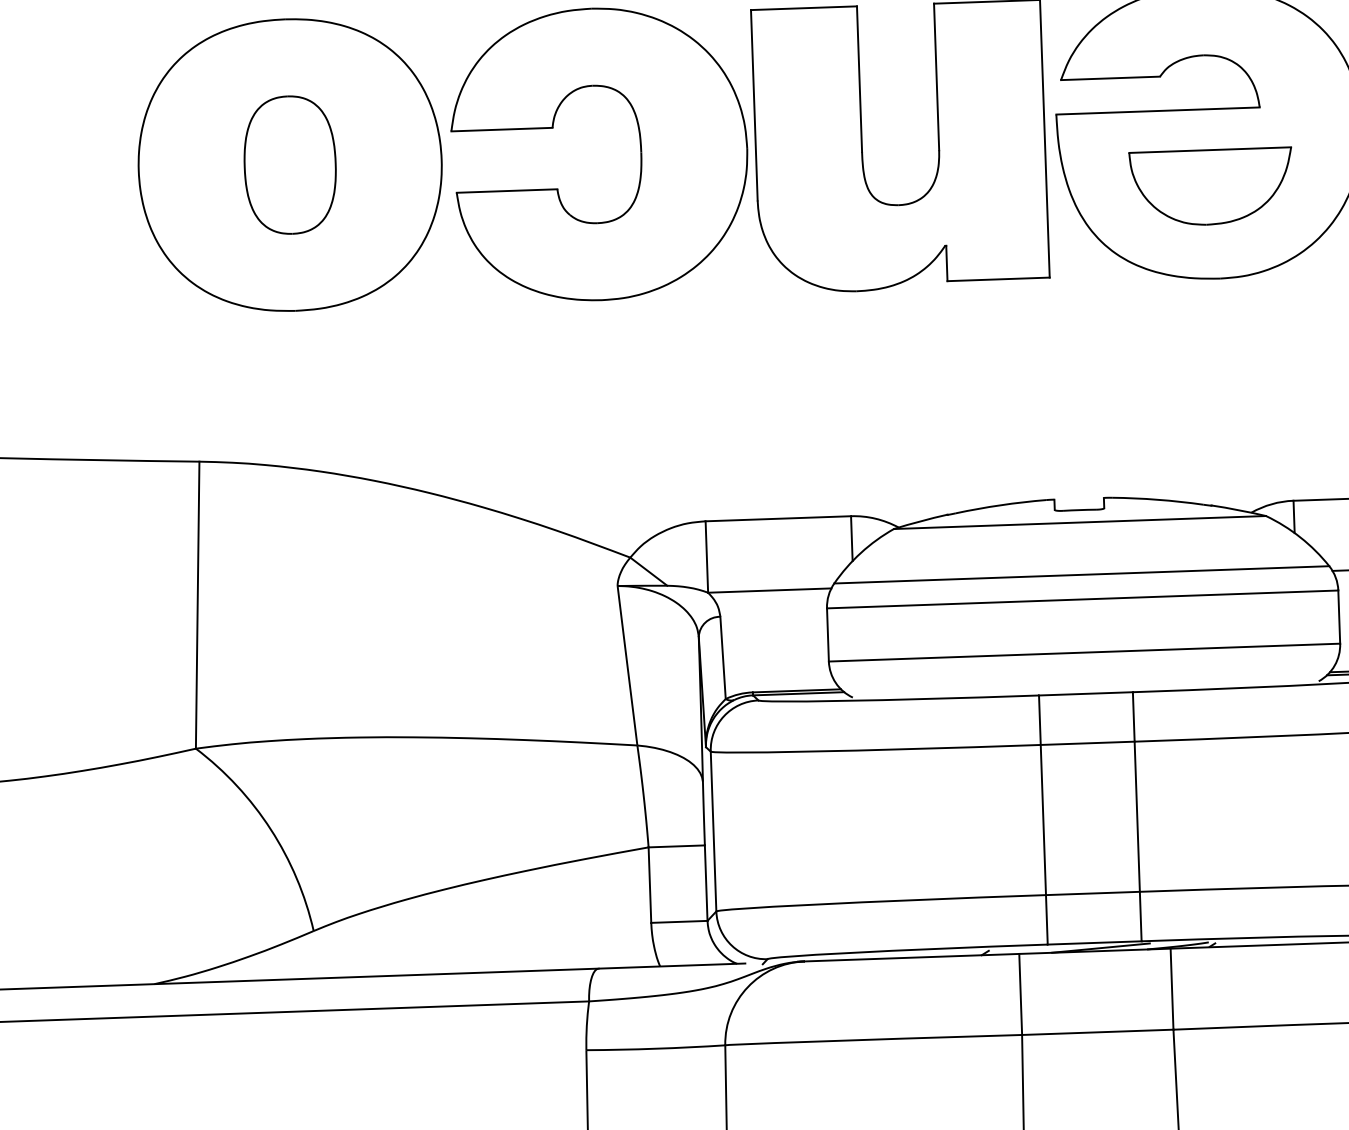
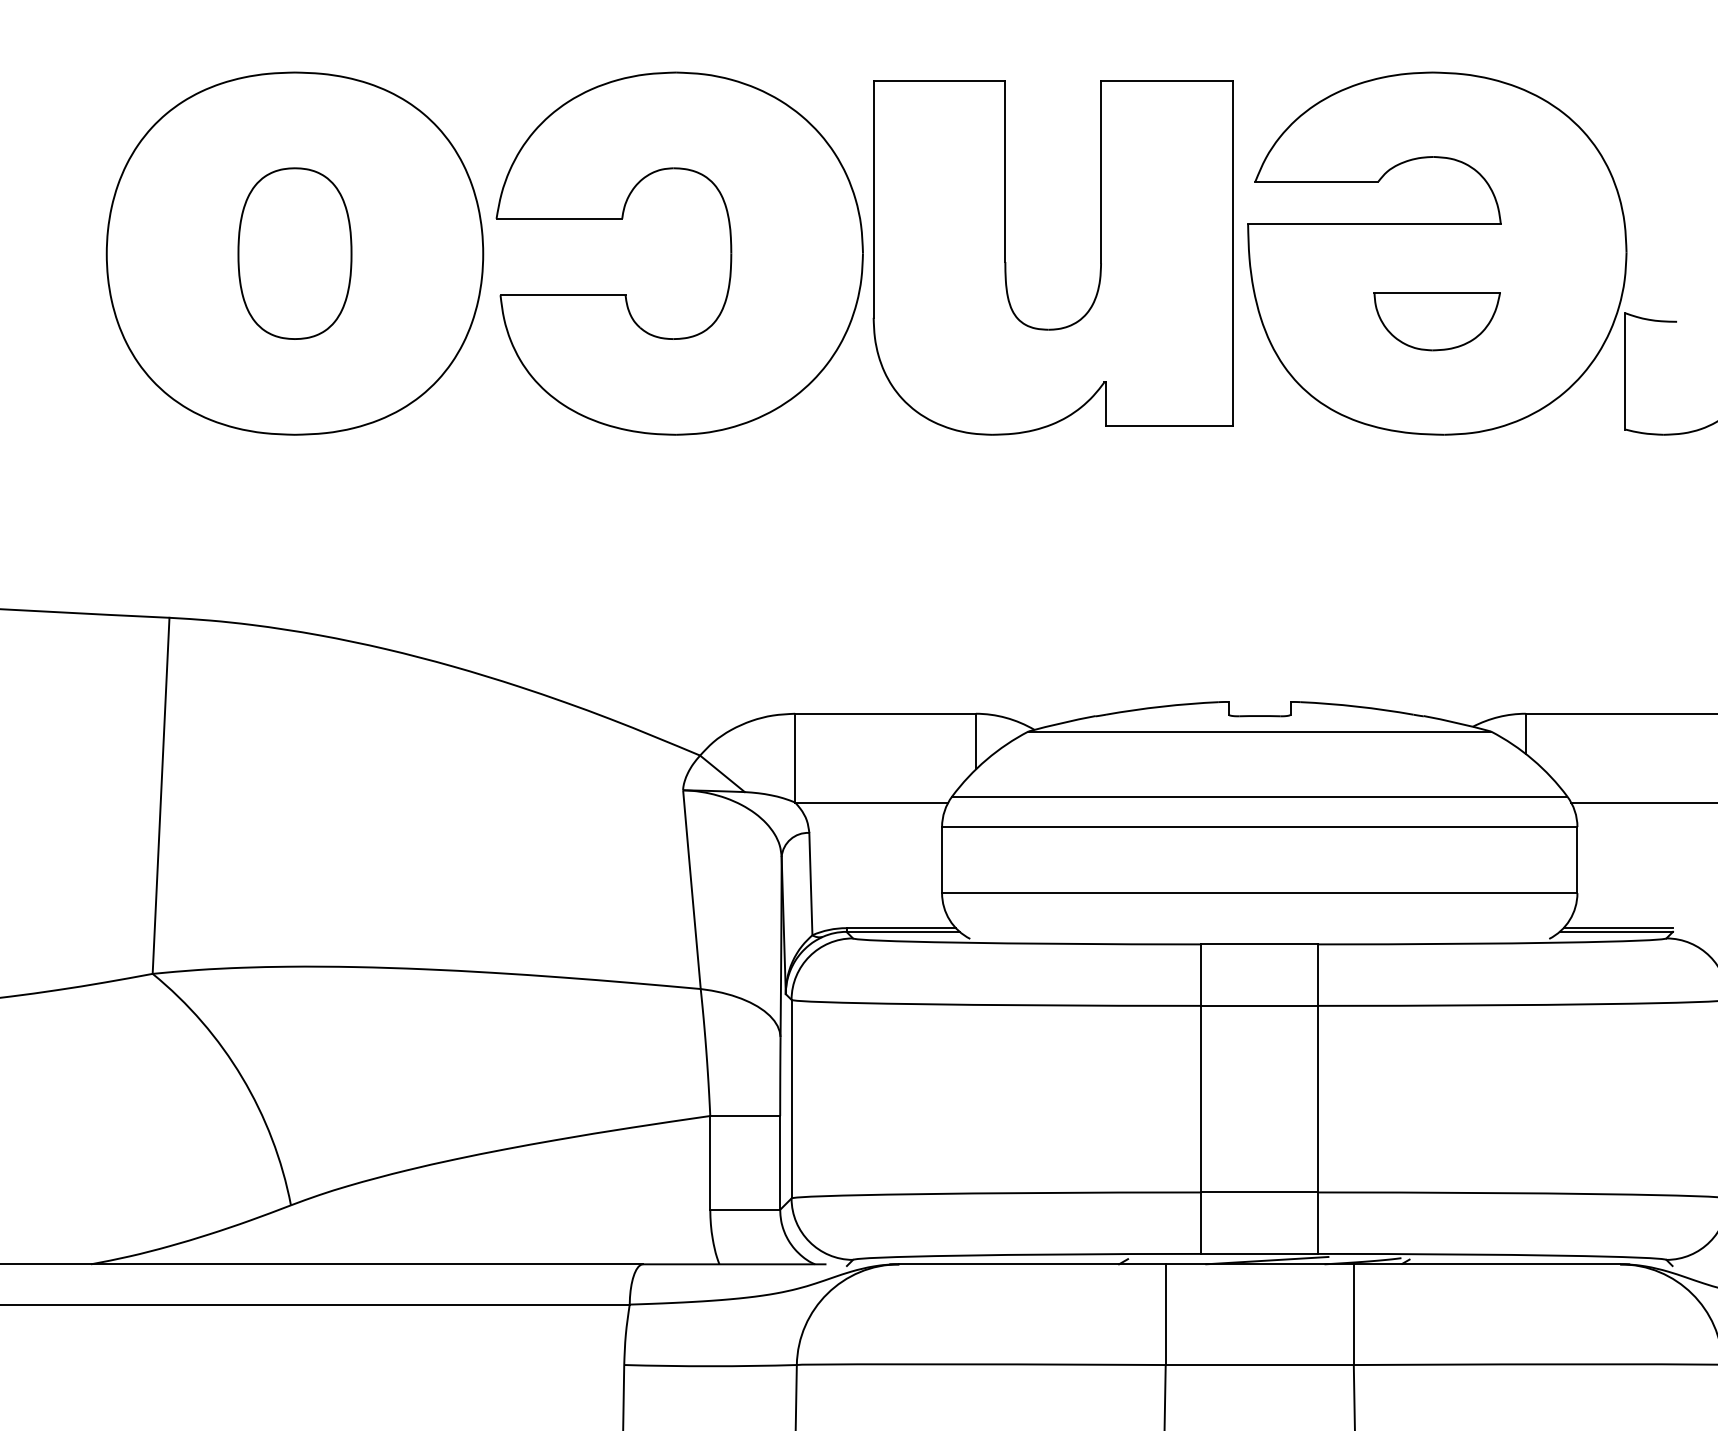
part: (1210, 187) -> (1436, 321), size x0.62

